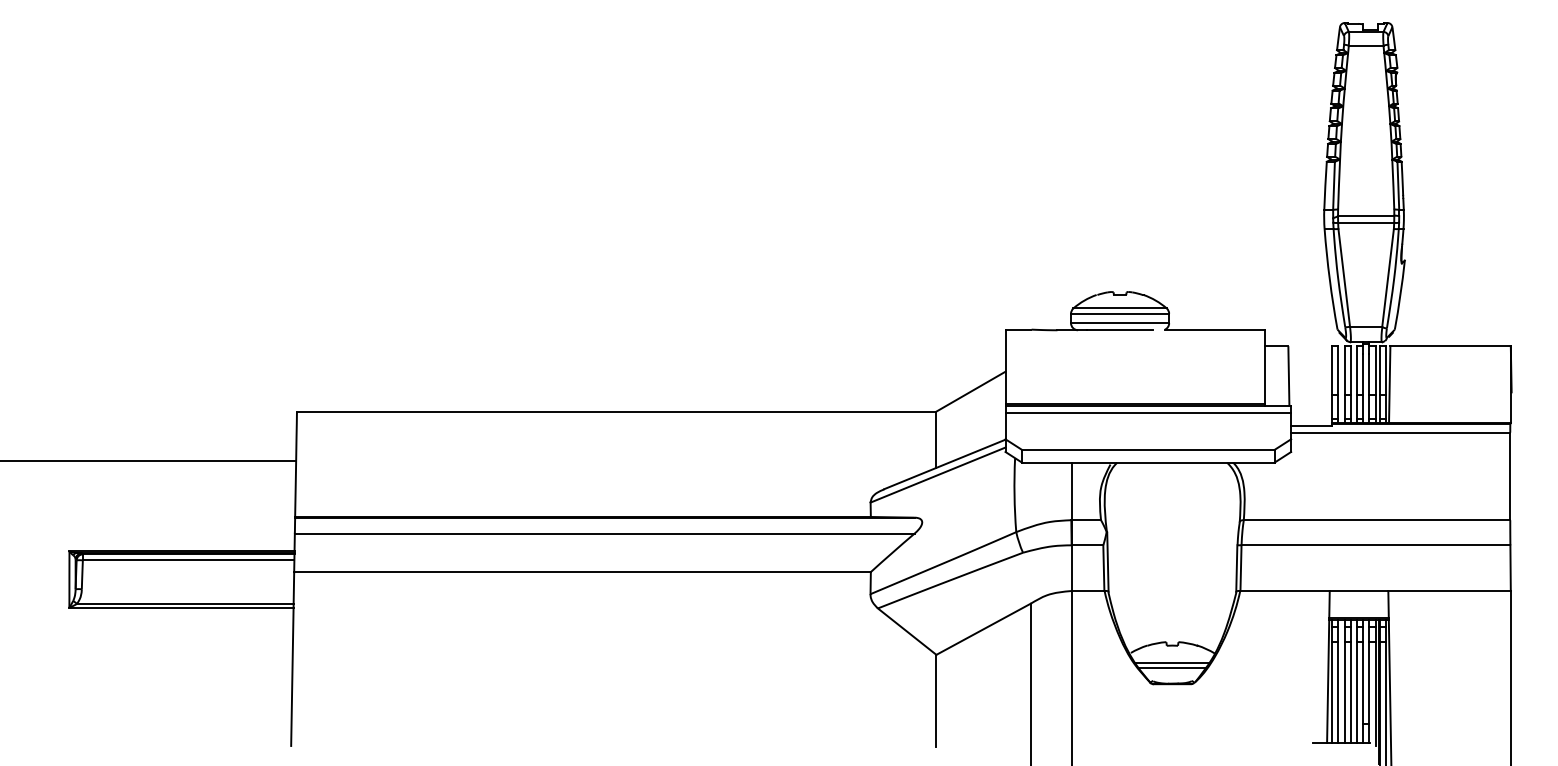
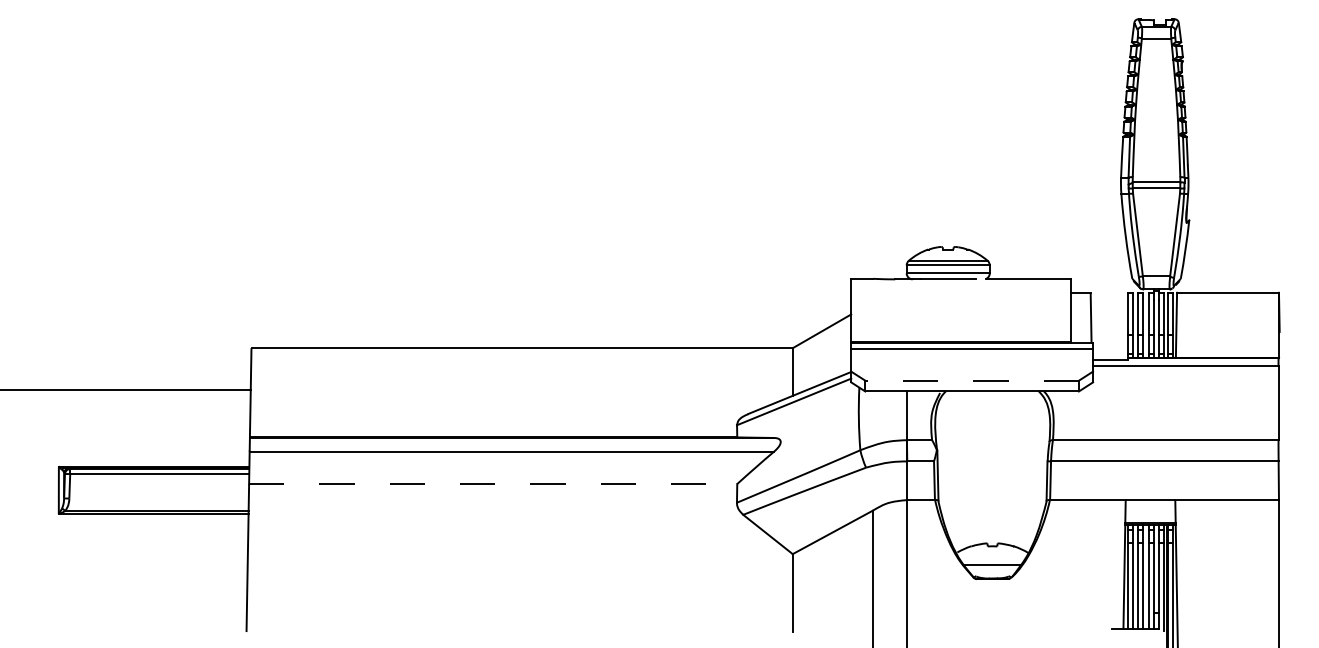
line: (1147, 449) -> (971, 380), solid -> dashed
line: (583, 572) -> (494, 484), solid -> dashed
line: (1172, 663) -> (992, 561), removed

